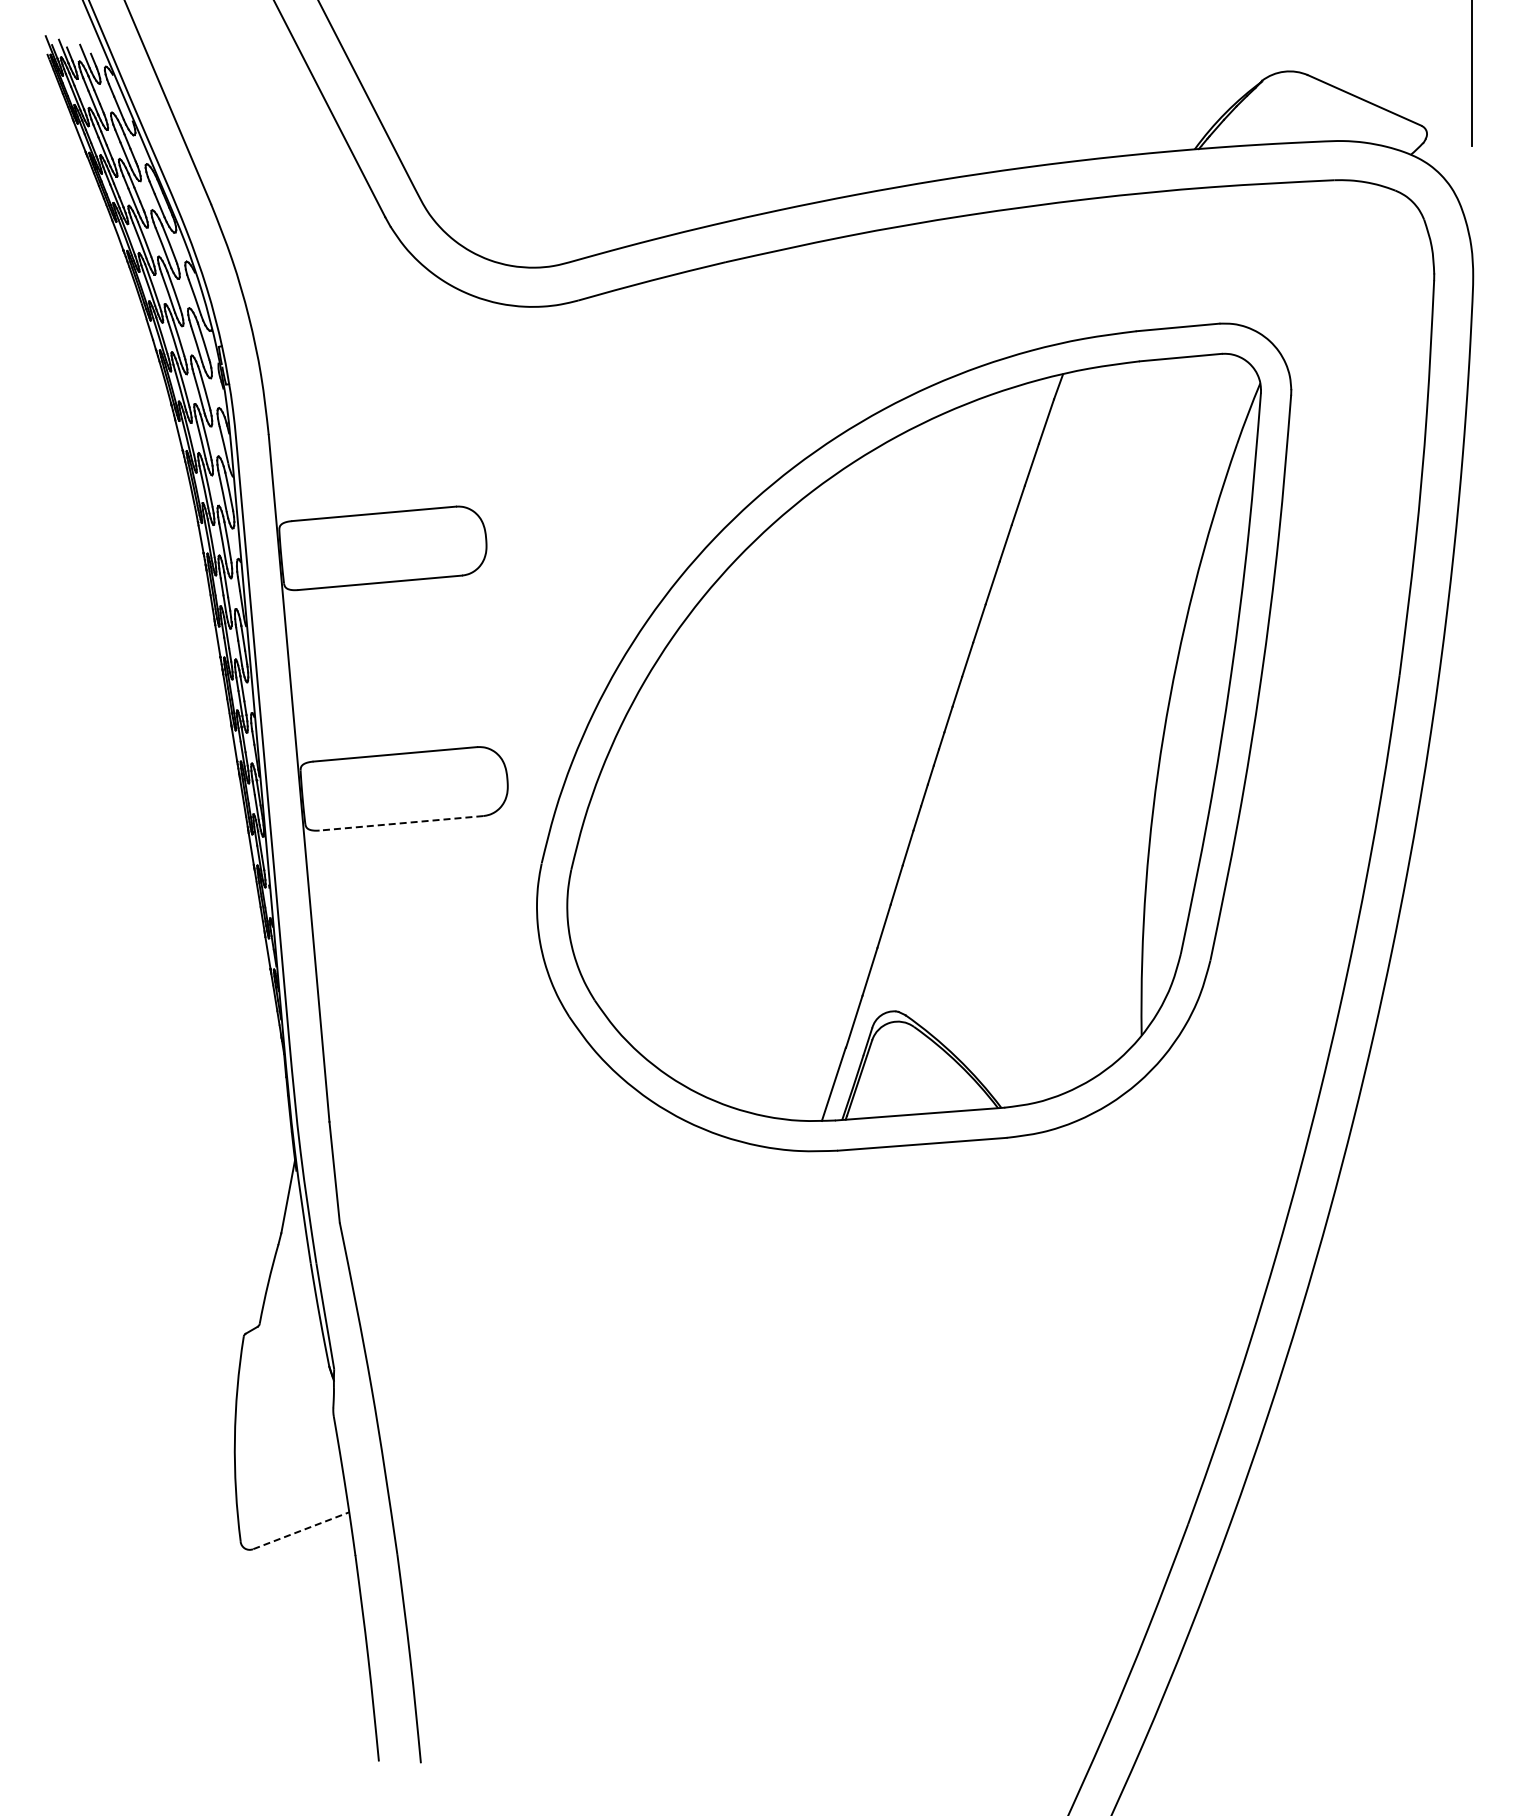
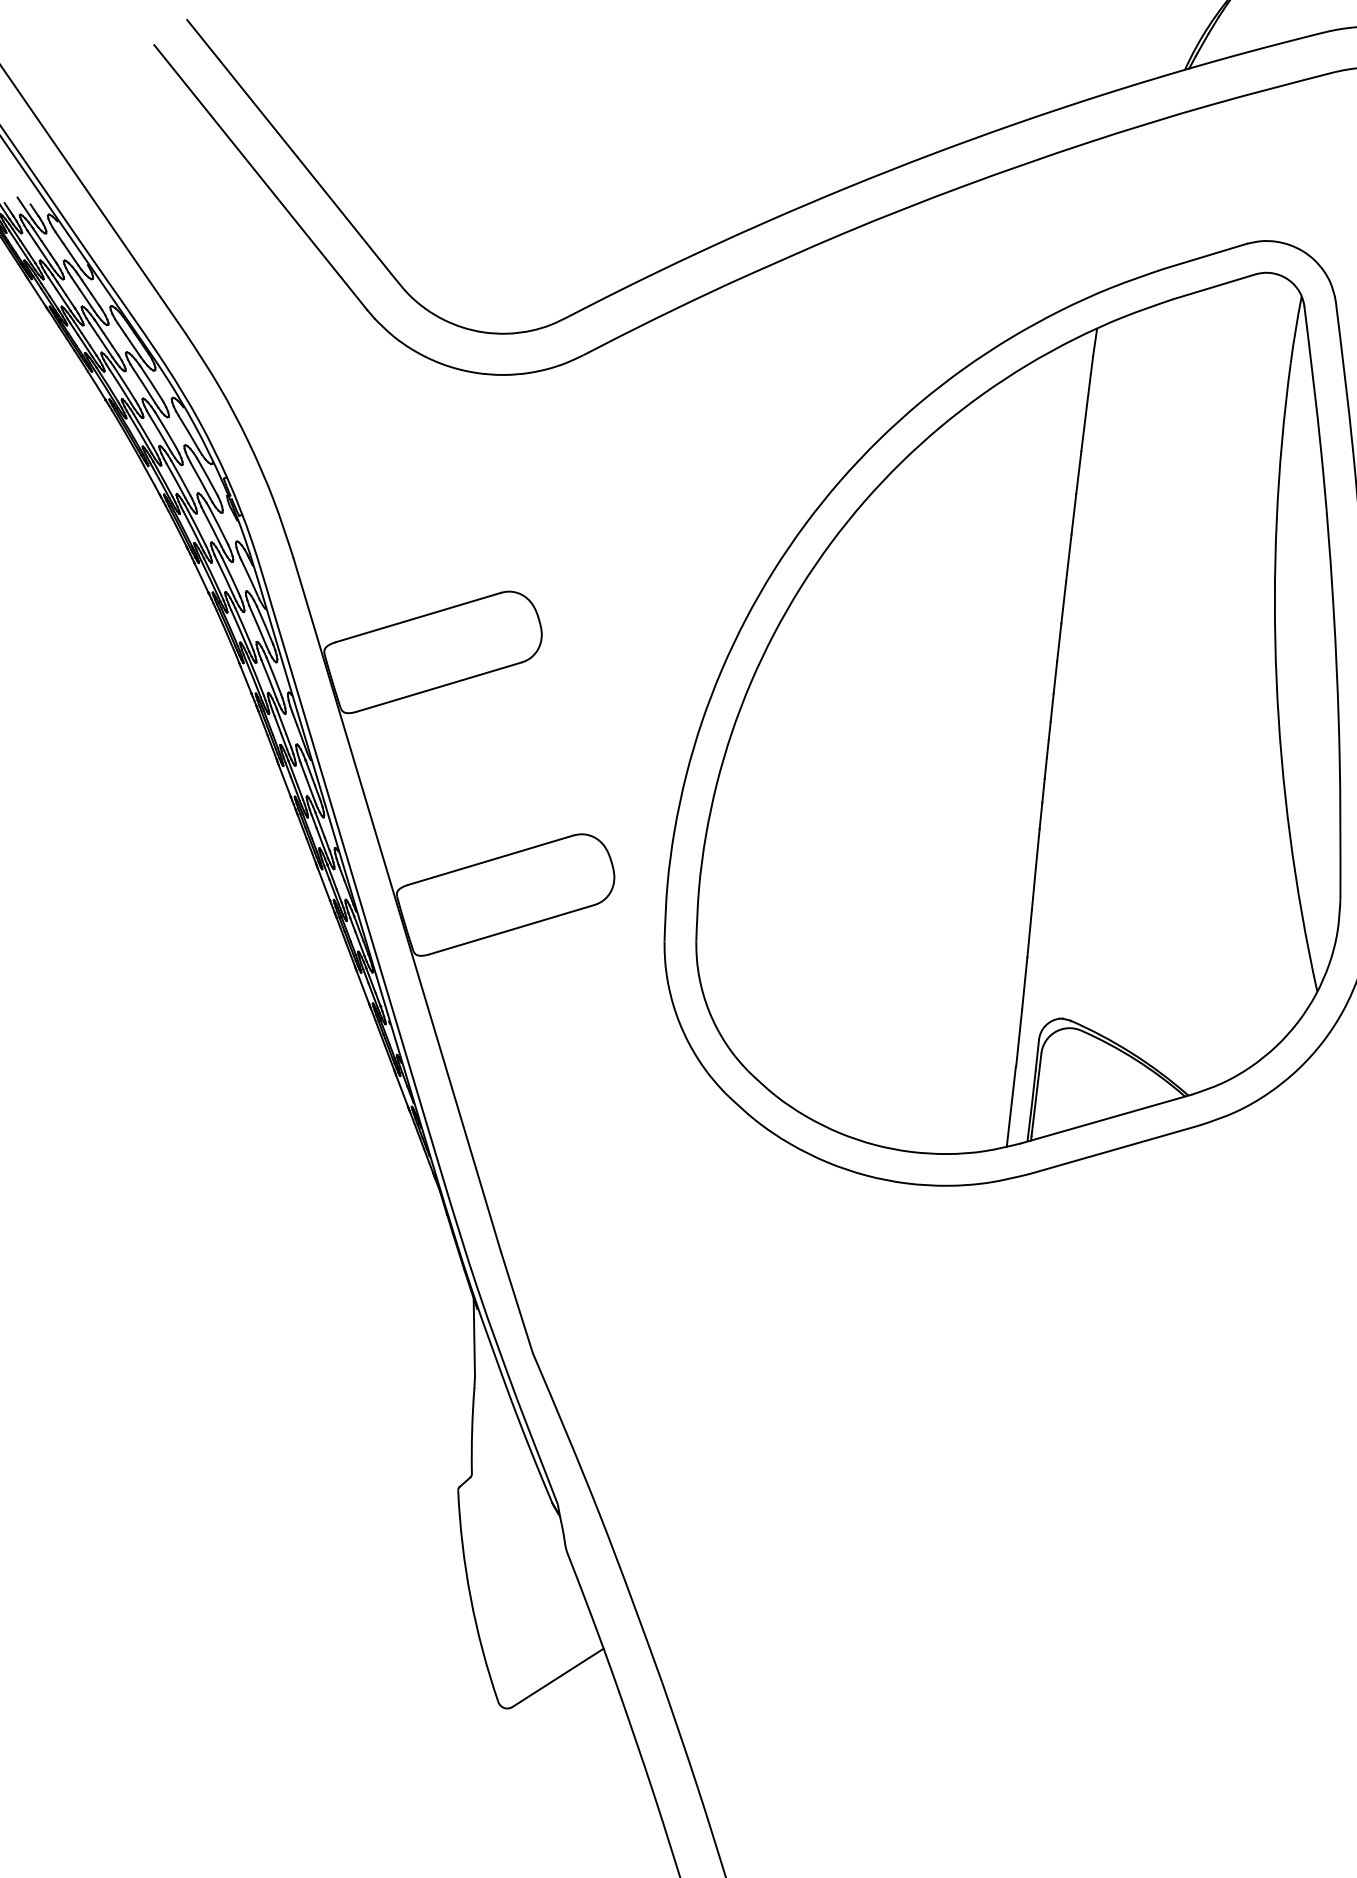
line: (400, 823) -> (511, 930), dashed -> solid
line: (301, 1530) -> (558, 1677), dashed -> solid

